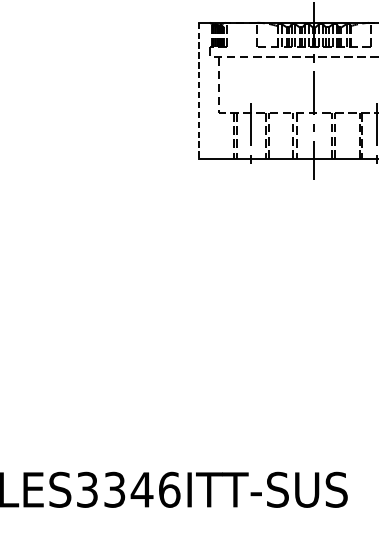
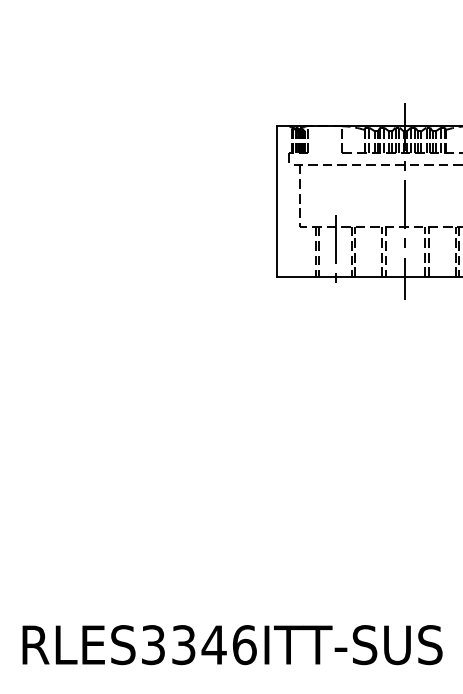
line: (199, 90) -> (277, 201), dashed -> solid

